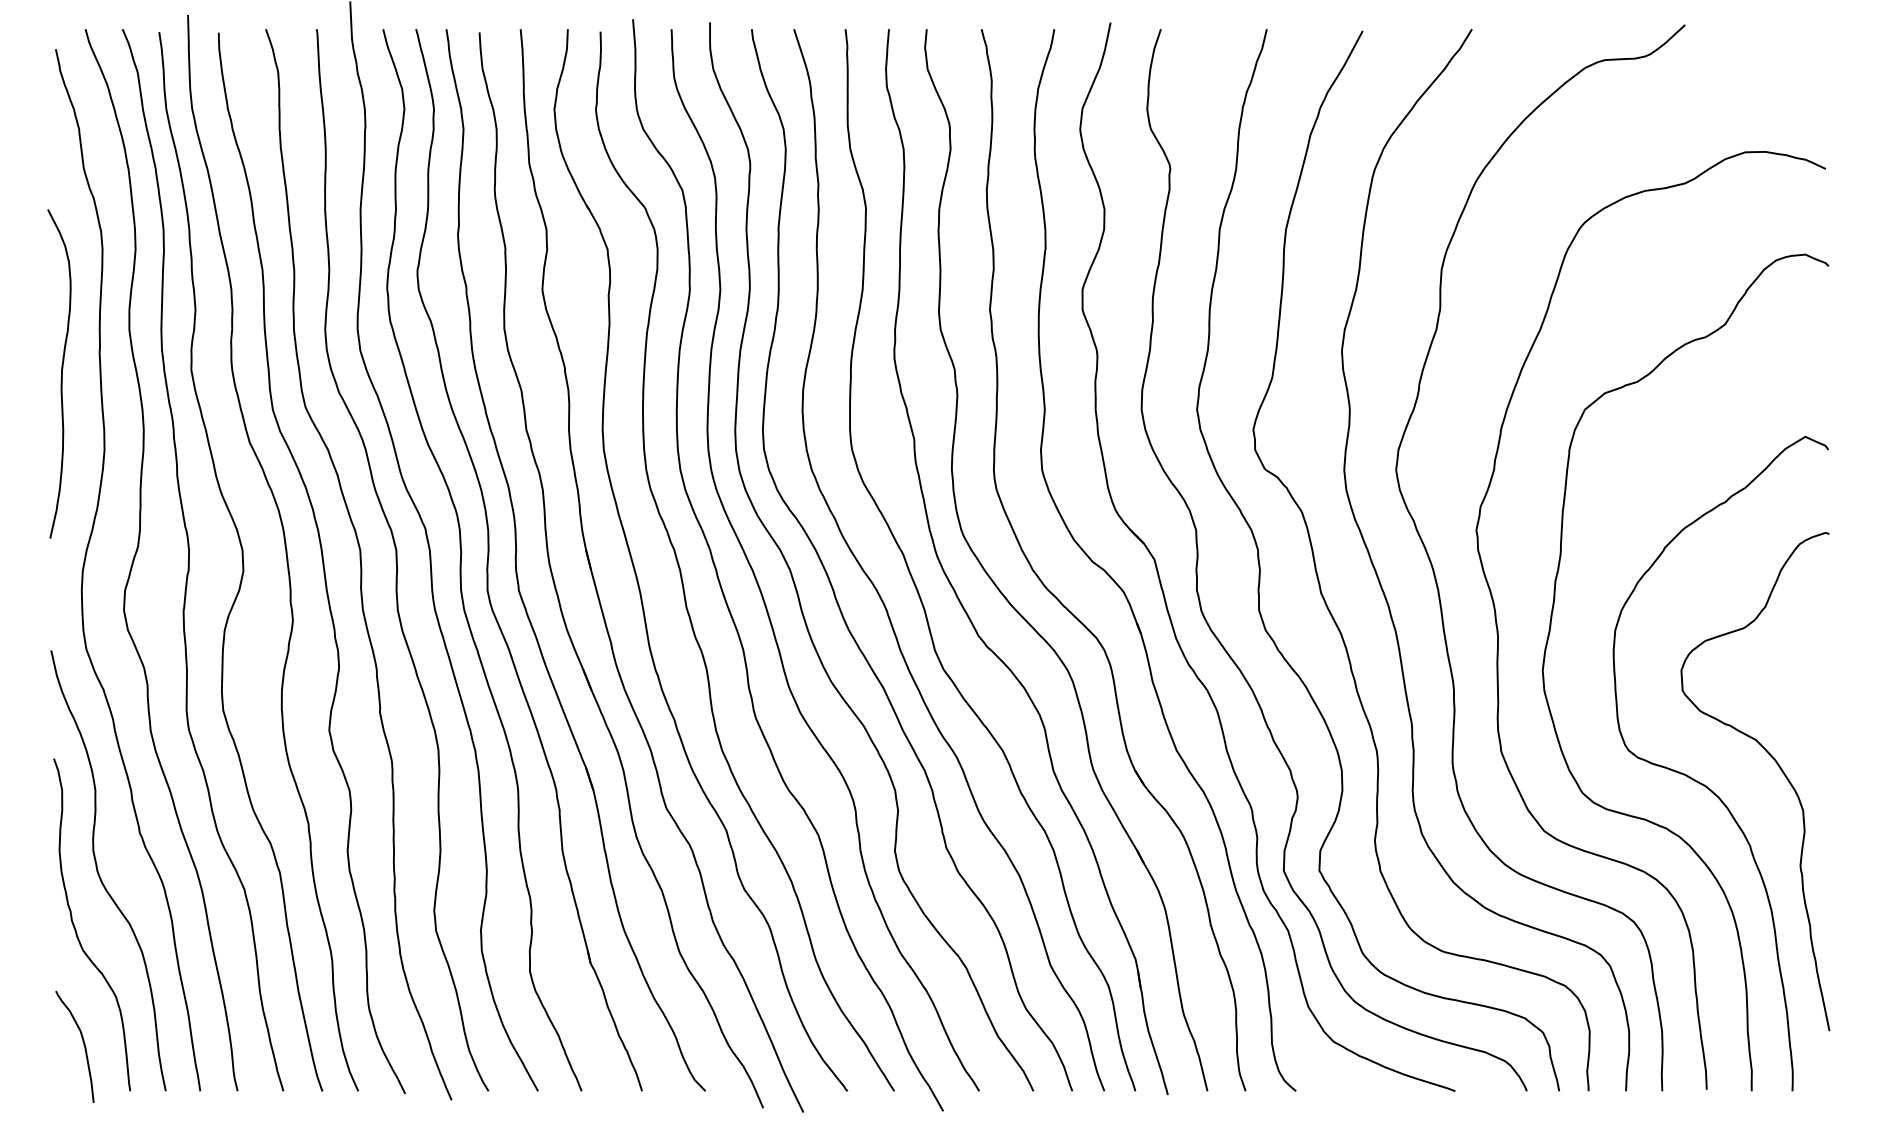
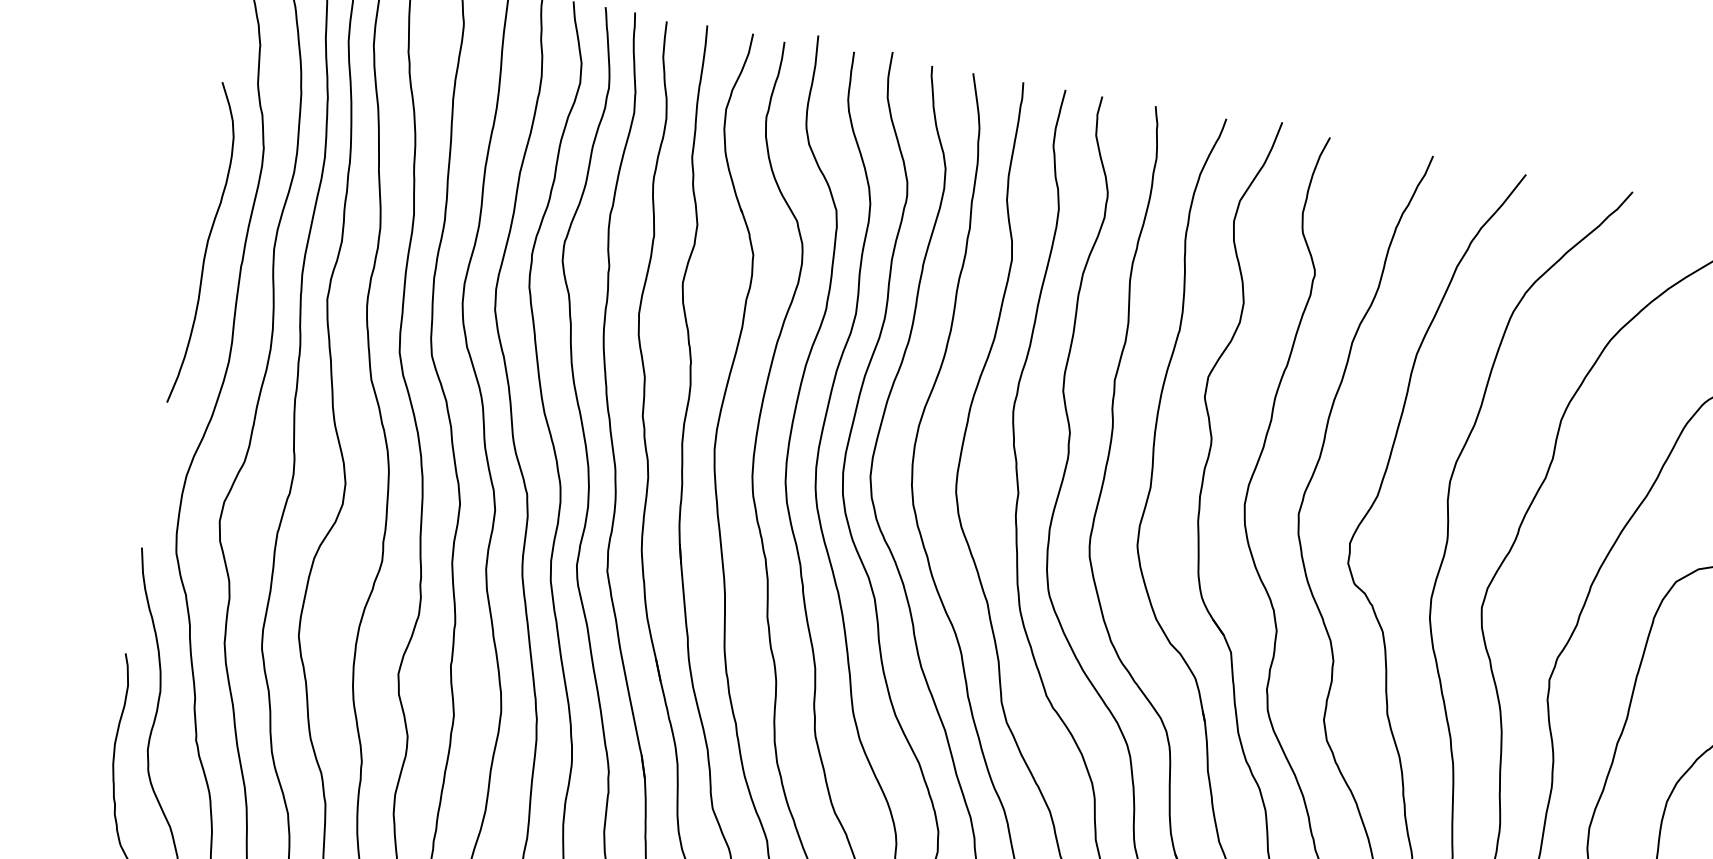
curve: (61, 373) -> (206, 244), moved

